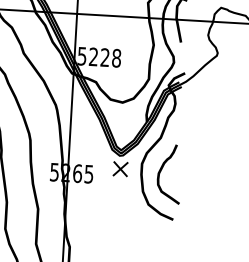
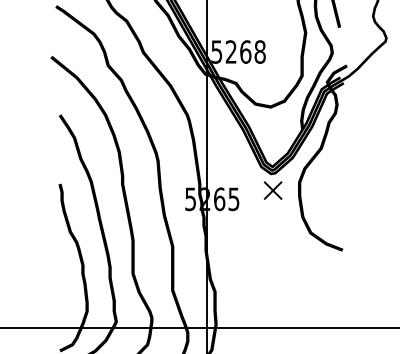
text: (105, 57) -> (245, 51), 5228 -> 5268
curve: (162, 169) -> (325, 188), removed

